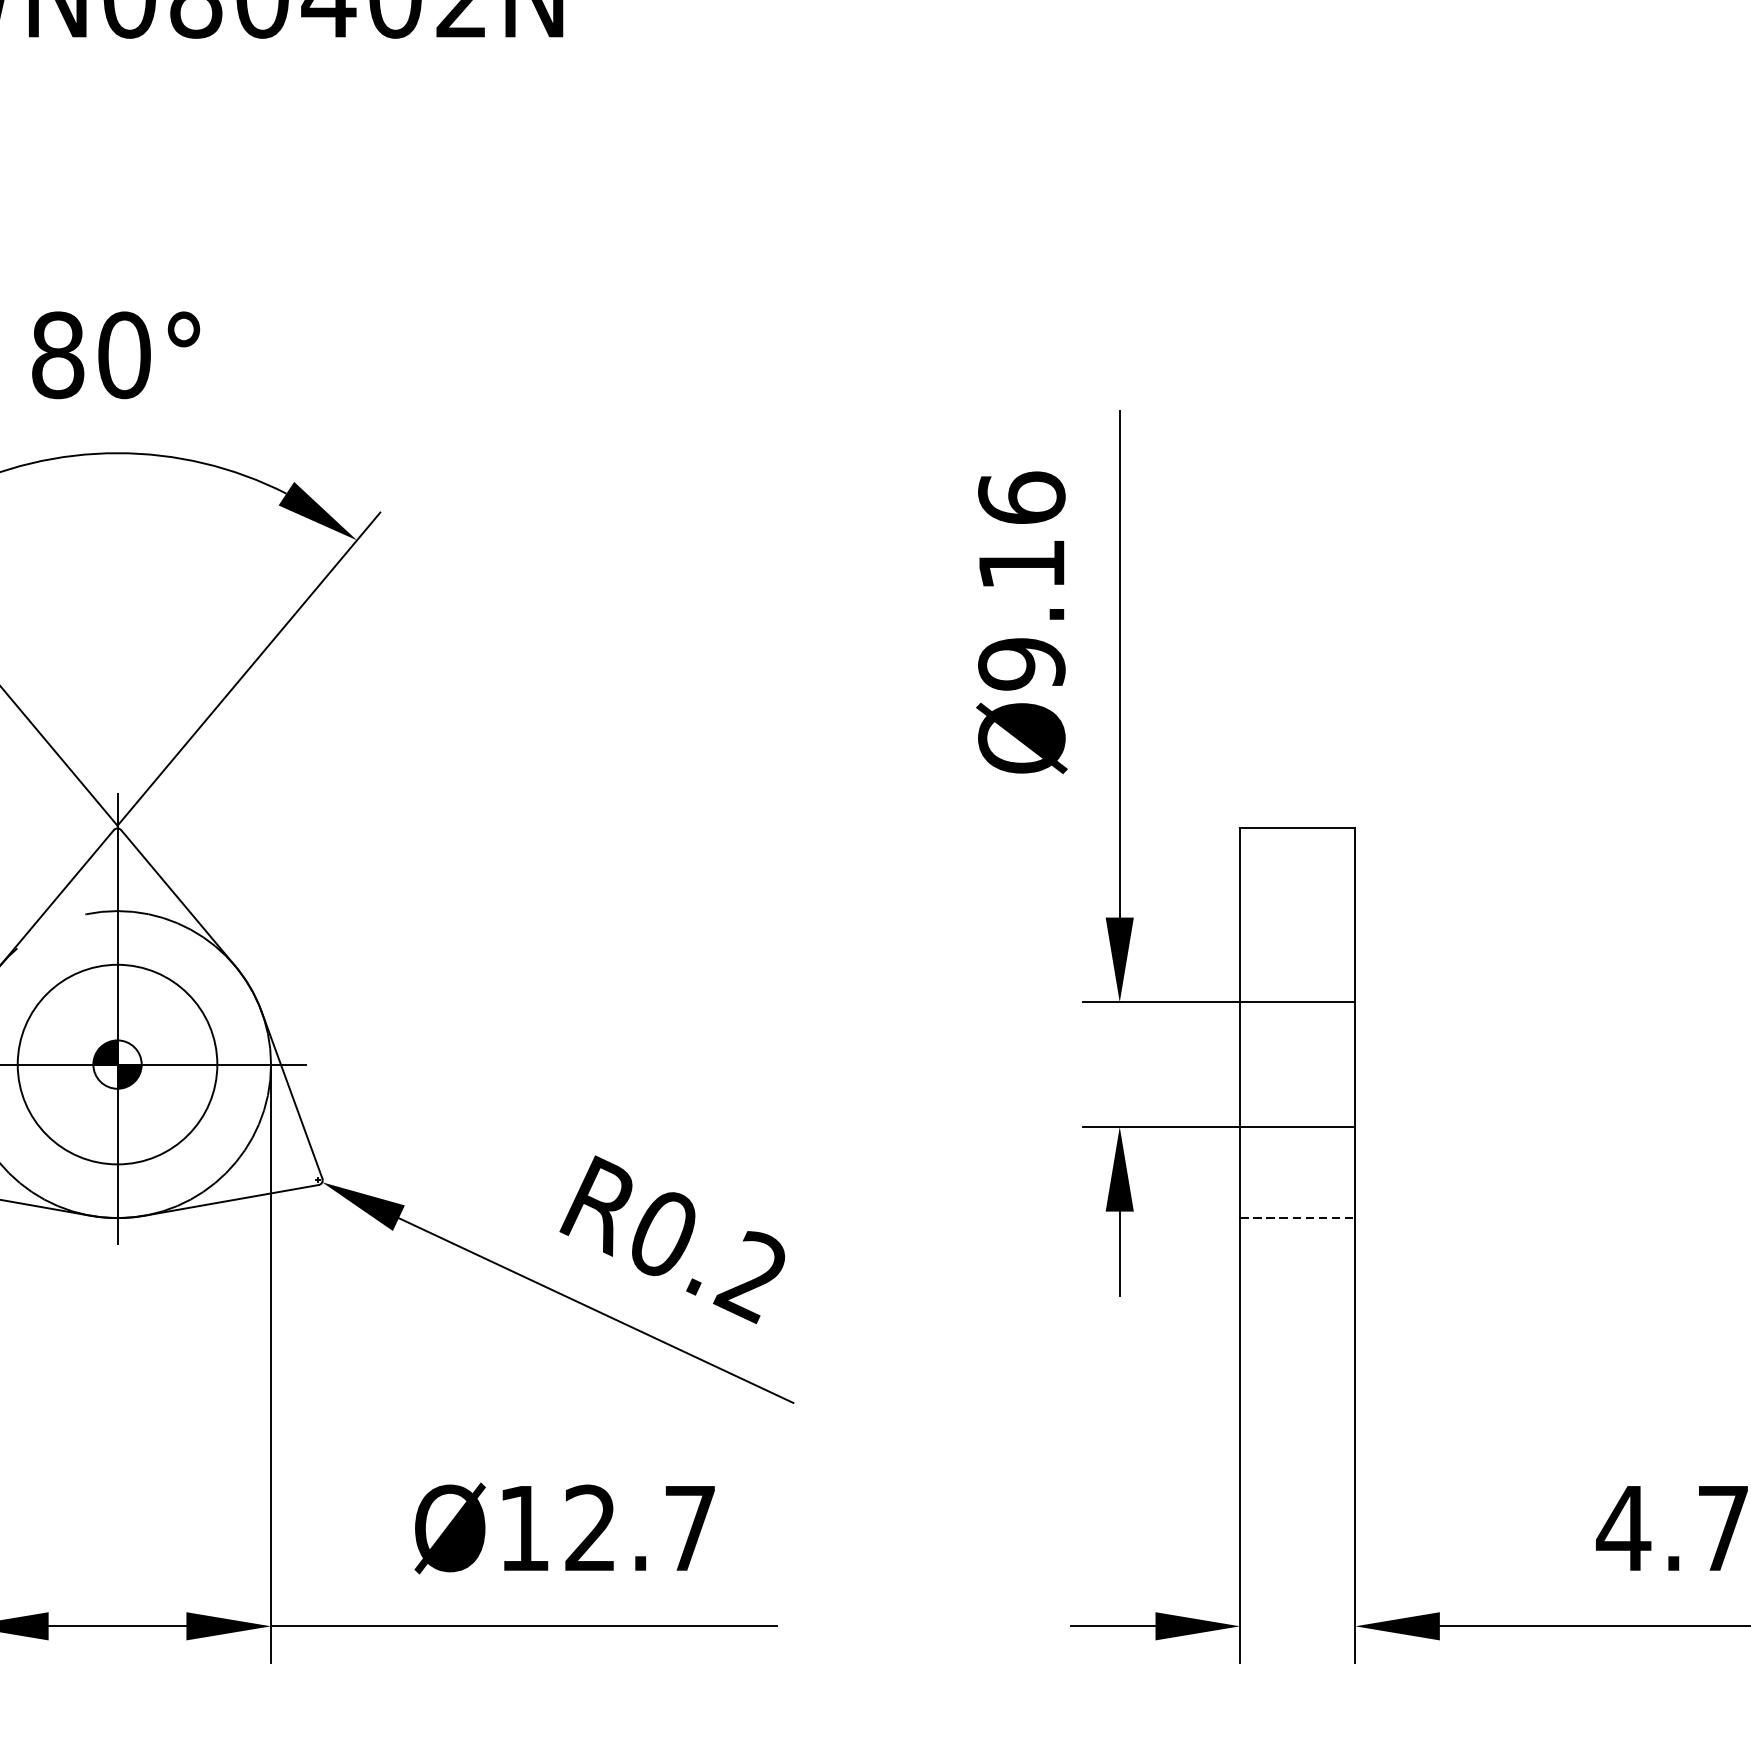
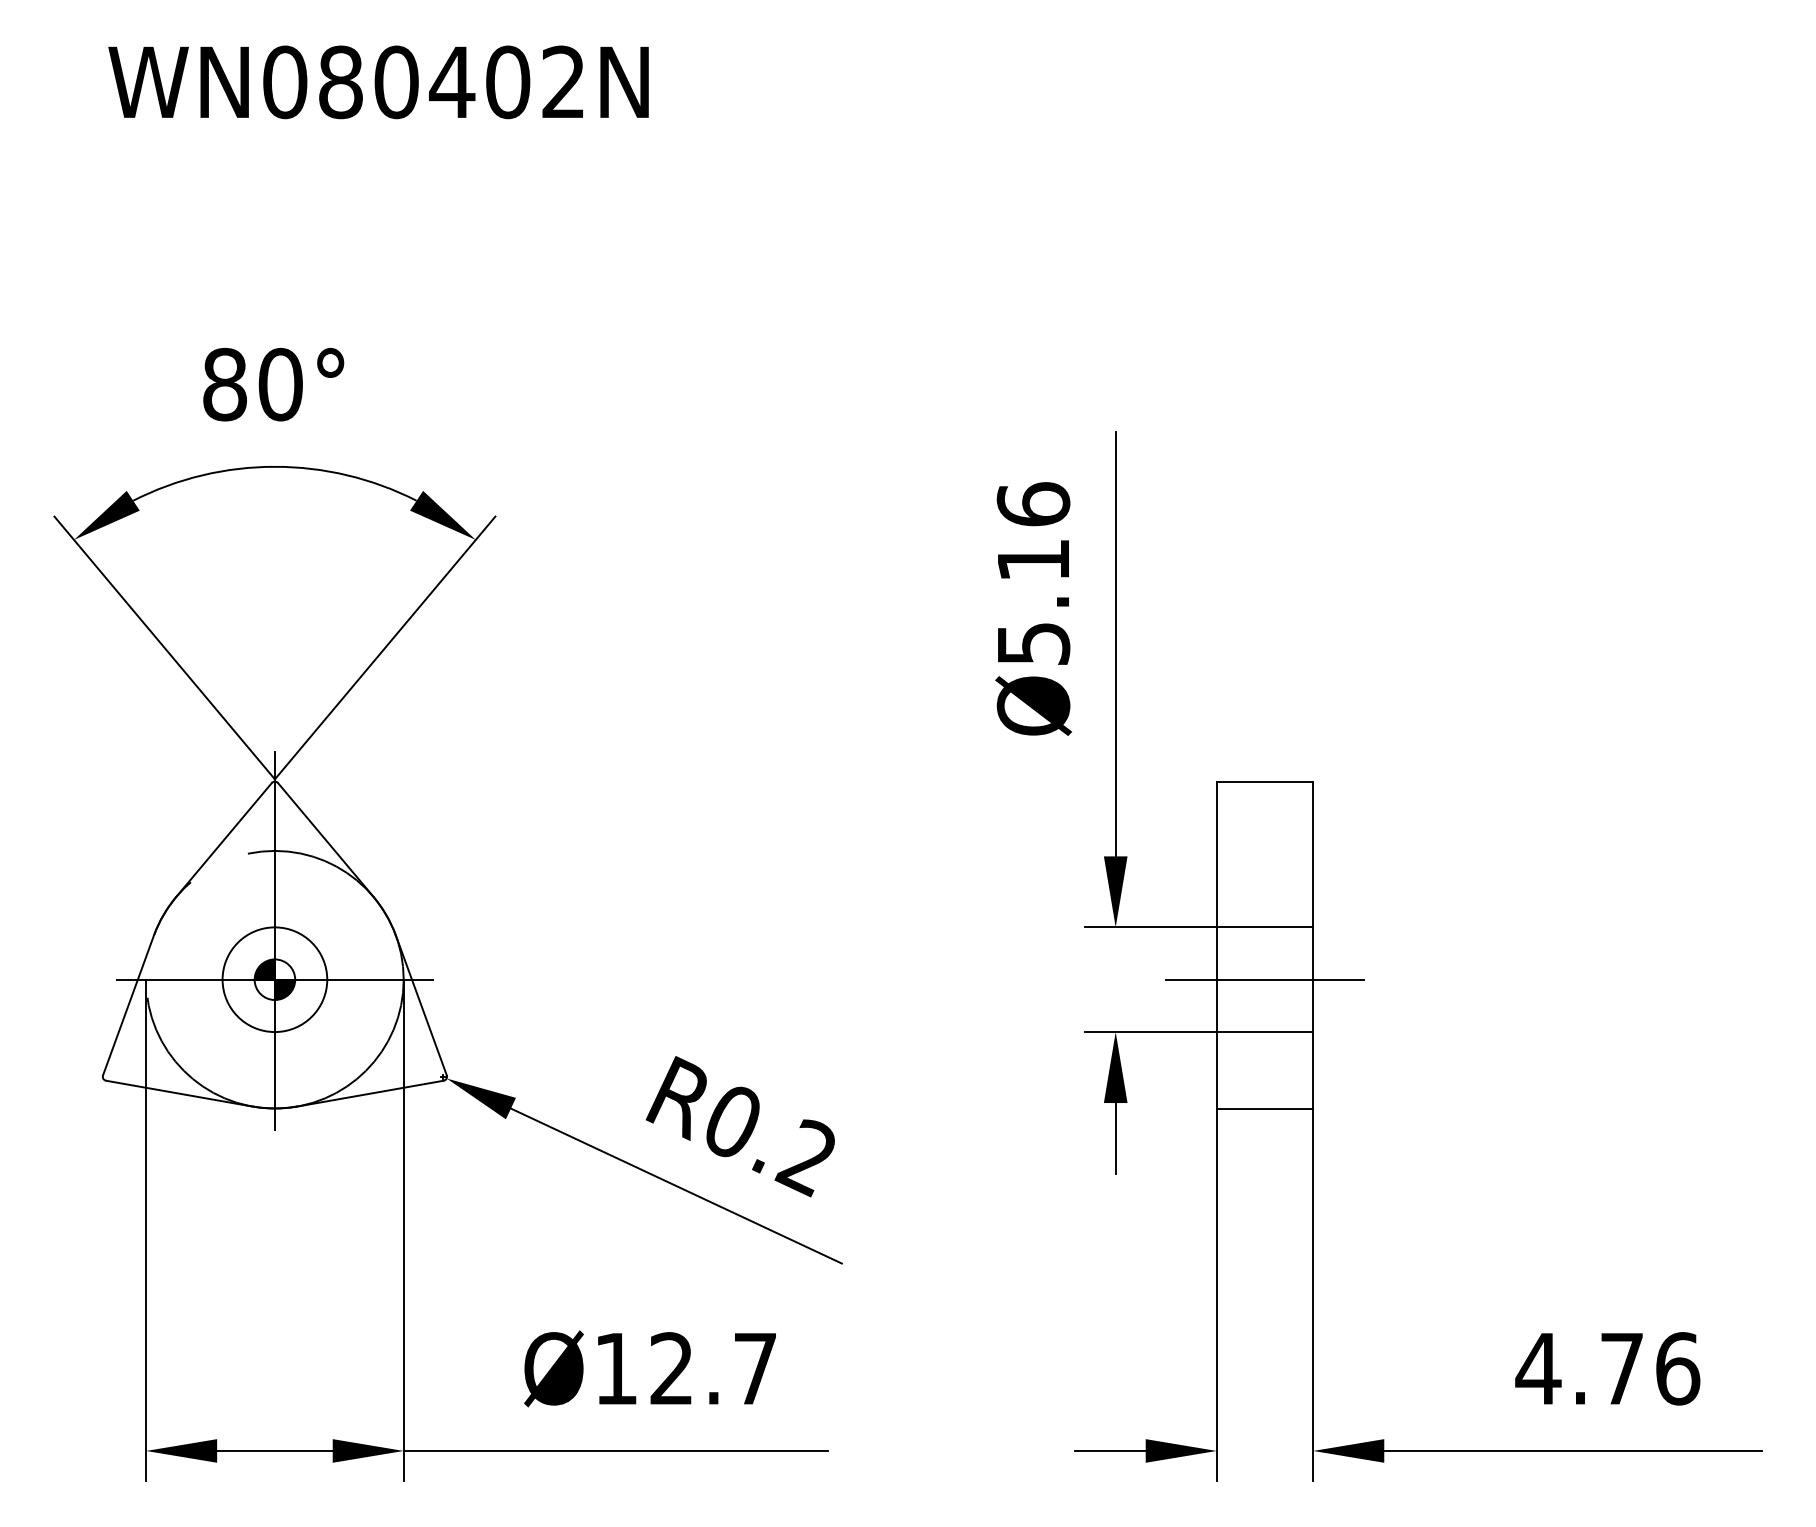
text: (1021, 663) -> (1033, 643), Ø9.16 -> Ø5.16
circle: (117, 1064) -> (274, 979), size x0.62
line: (1297, 1064) -> (1264, 979), added
line: (1298, 1218) -> (1265, 1108), dashed -> solid

